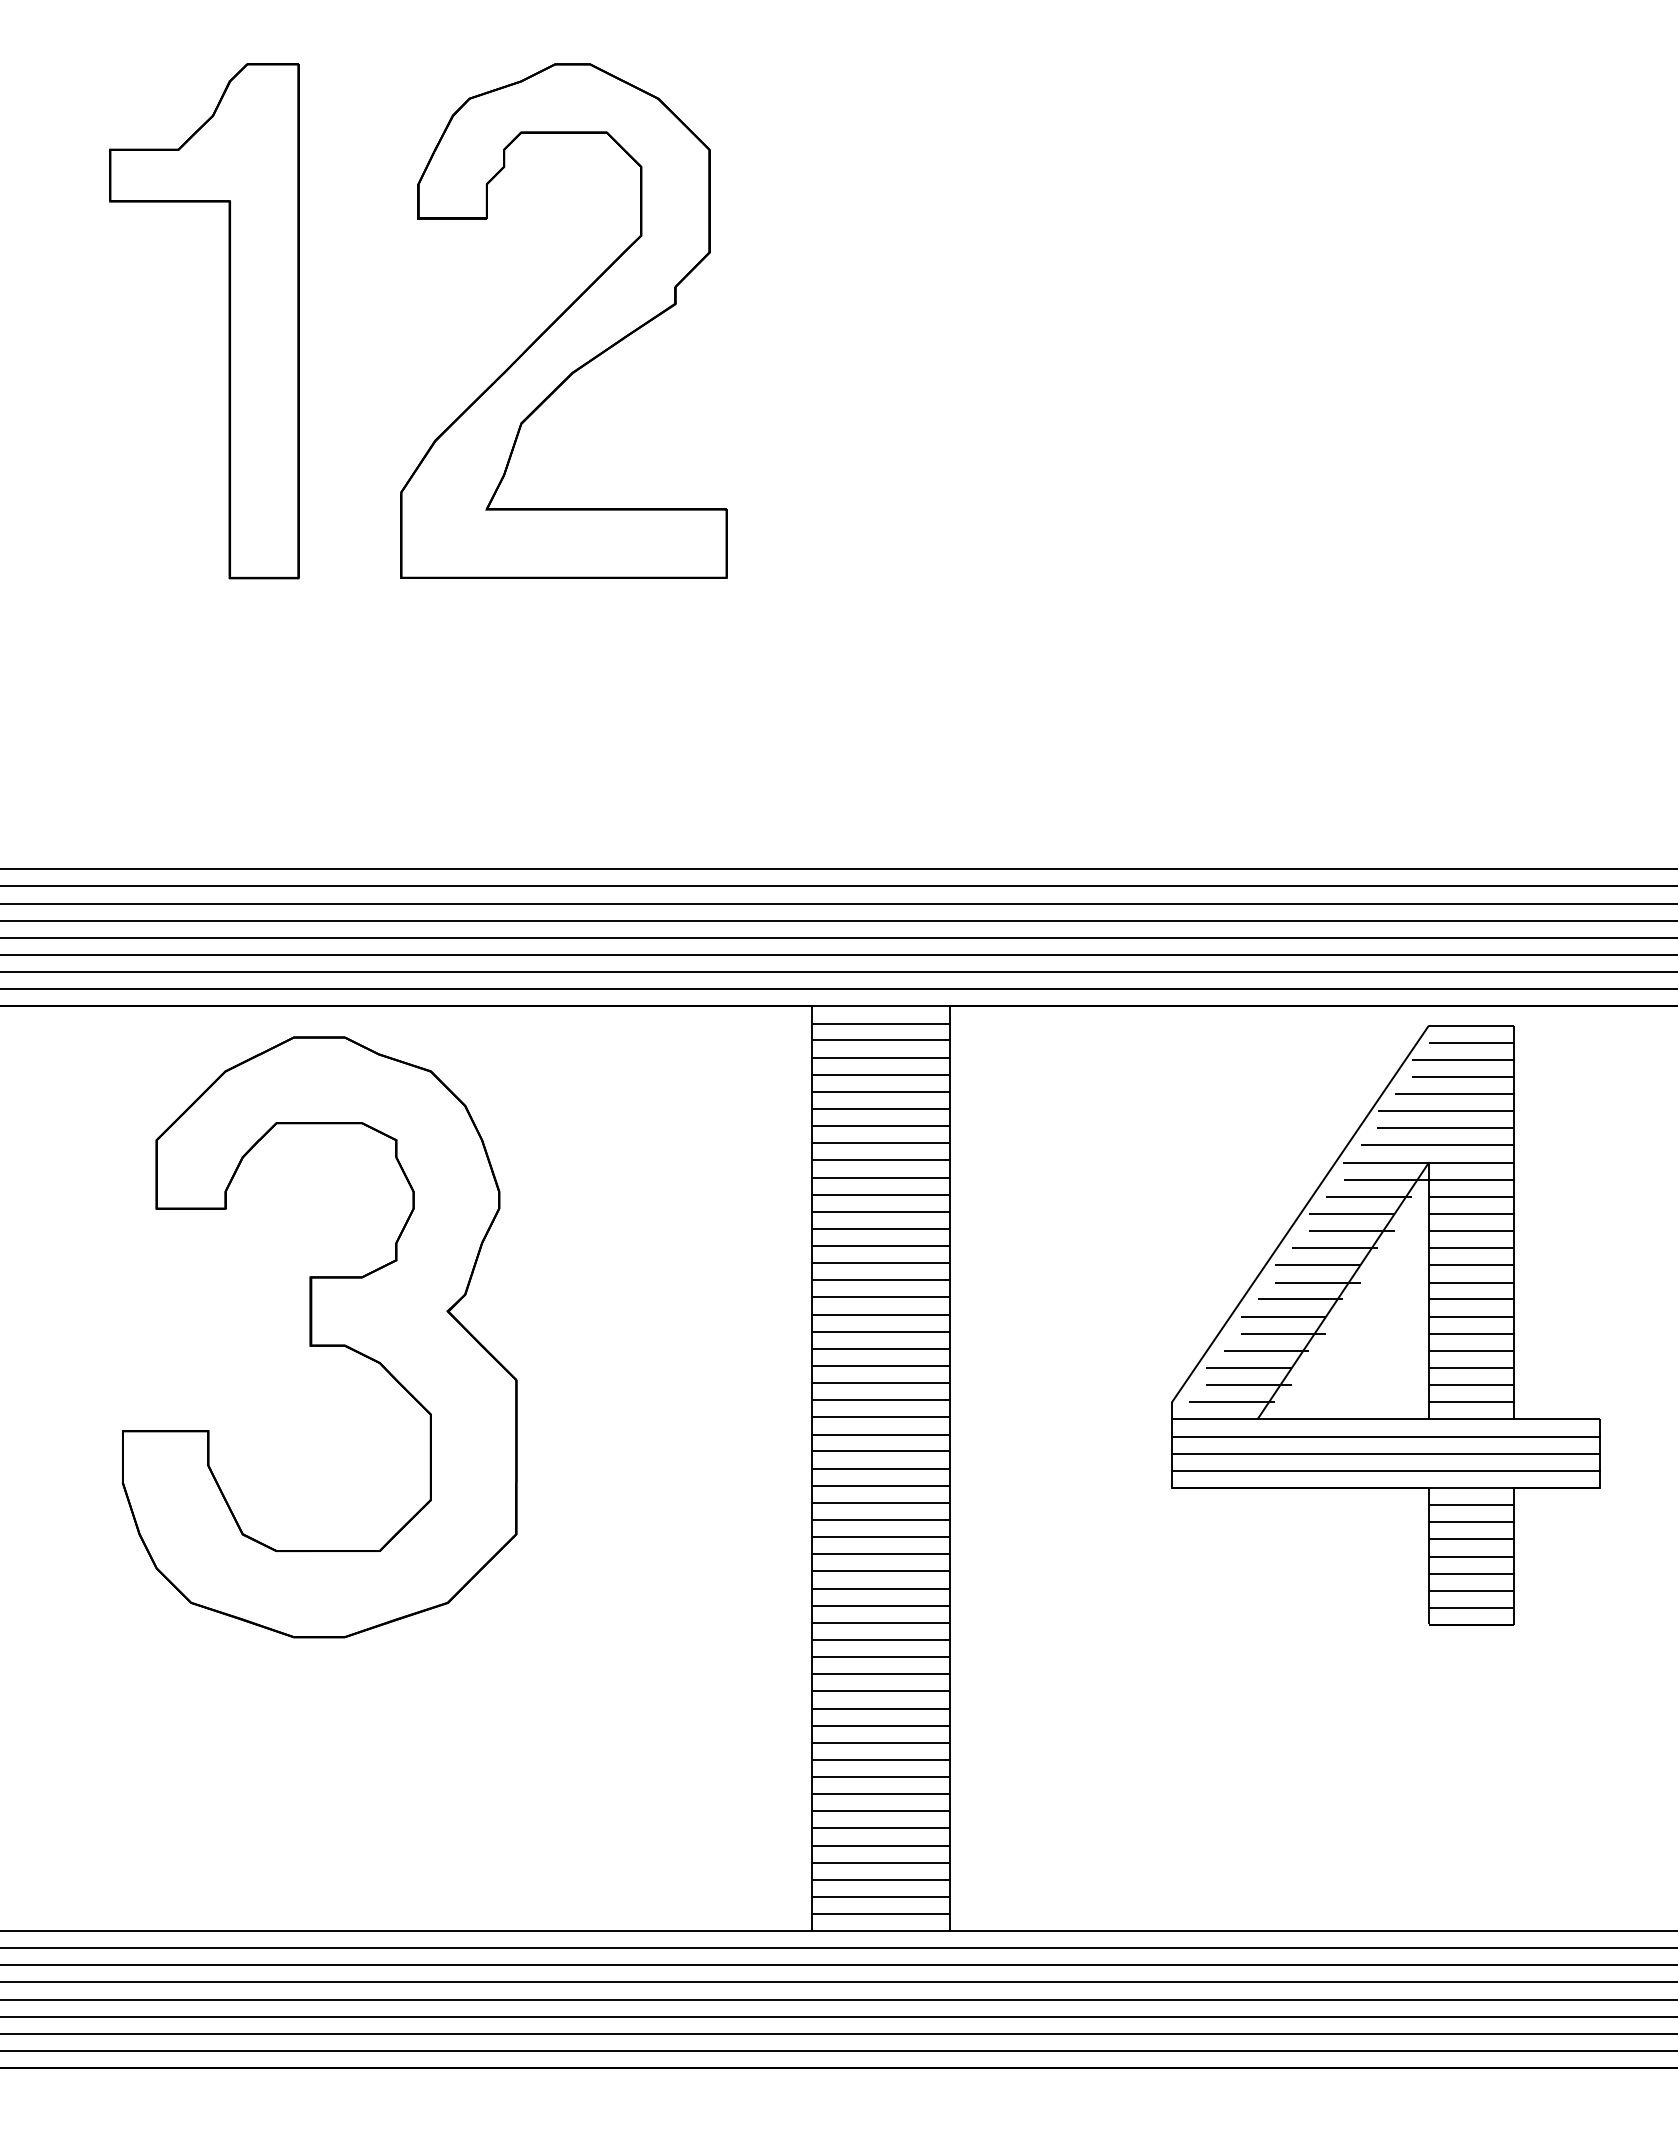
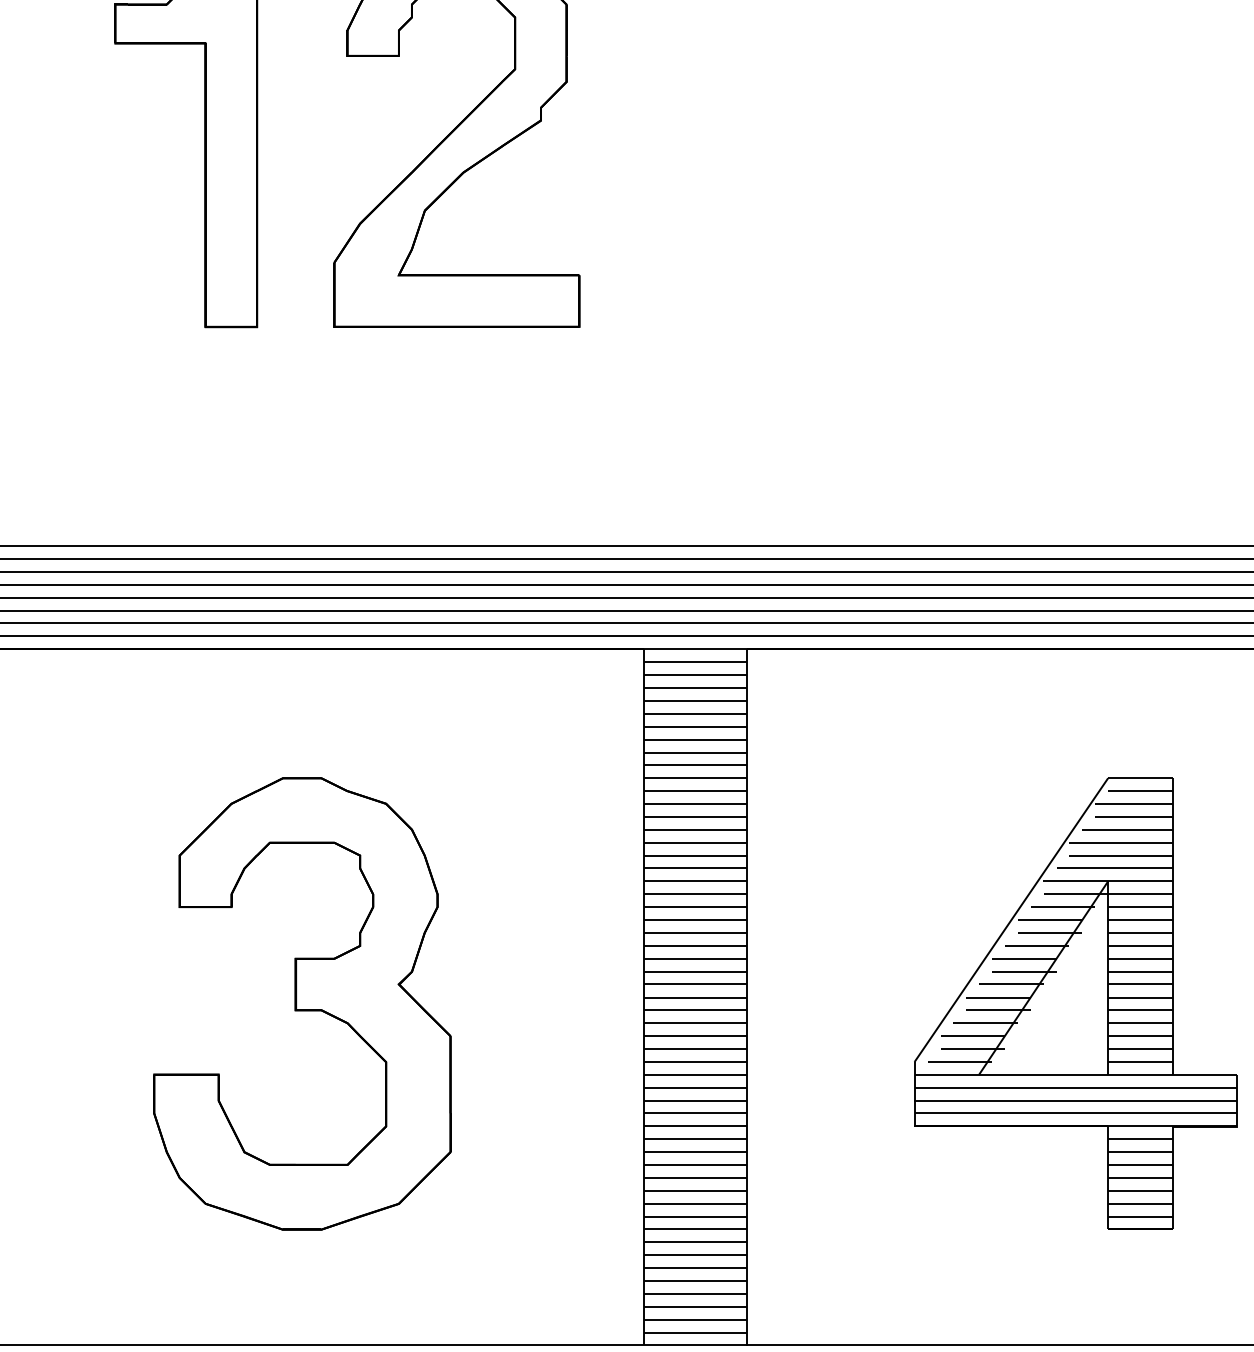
part: (1385, 1325) -> (1075, 1004), moved
part: (319, 1337) -> (302, 1004), moved

